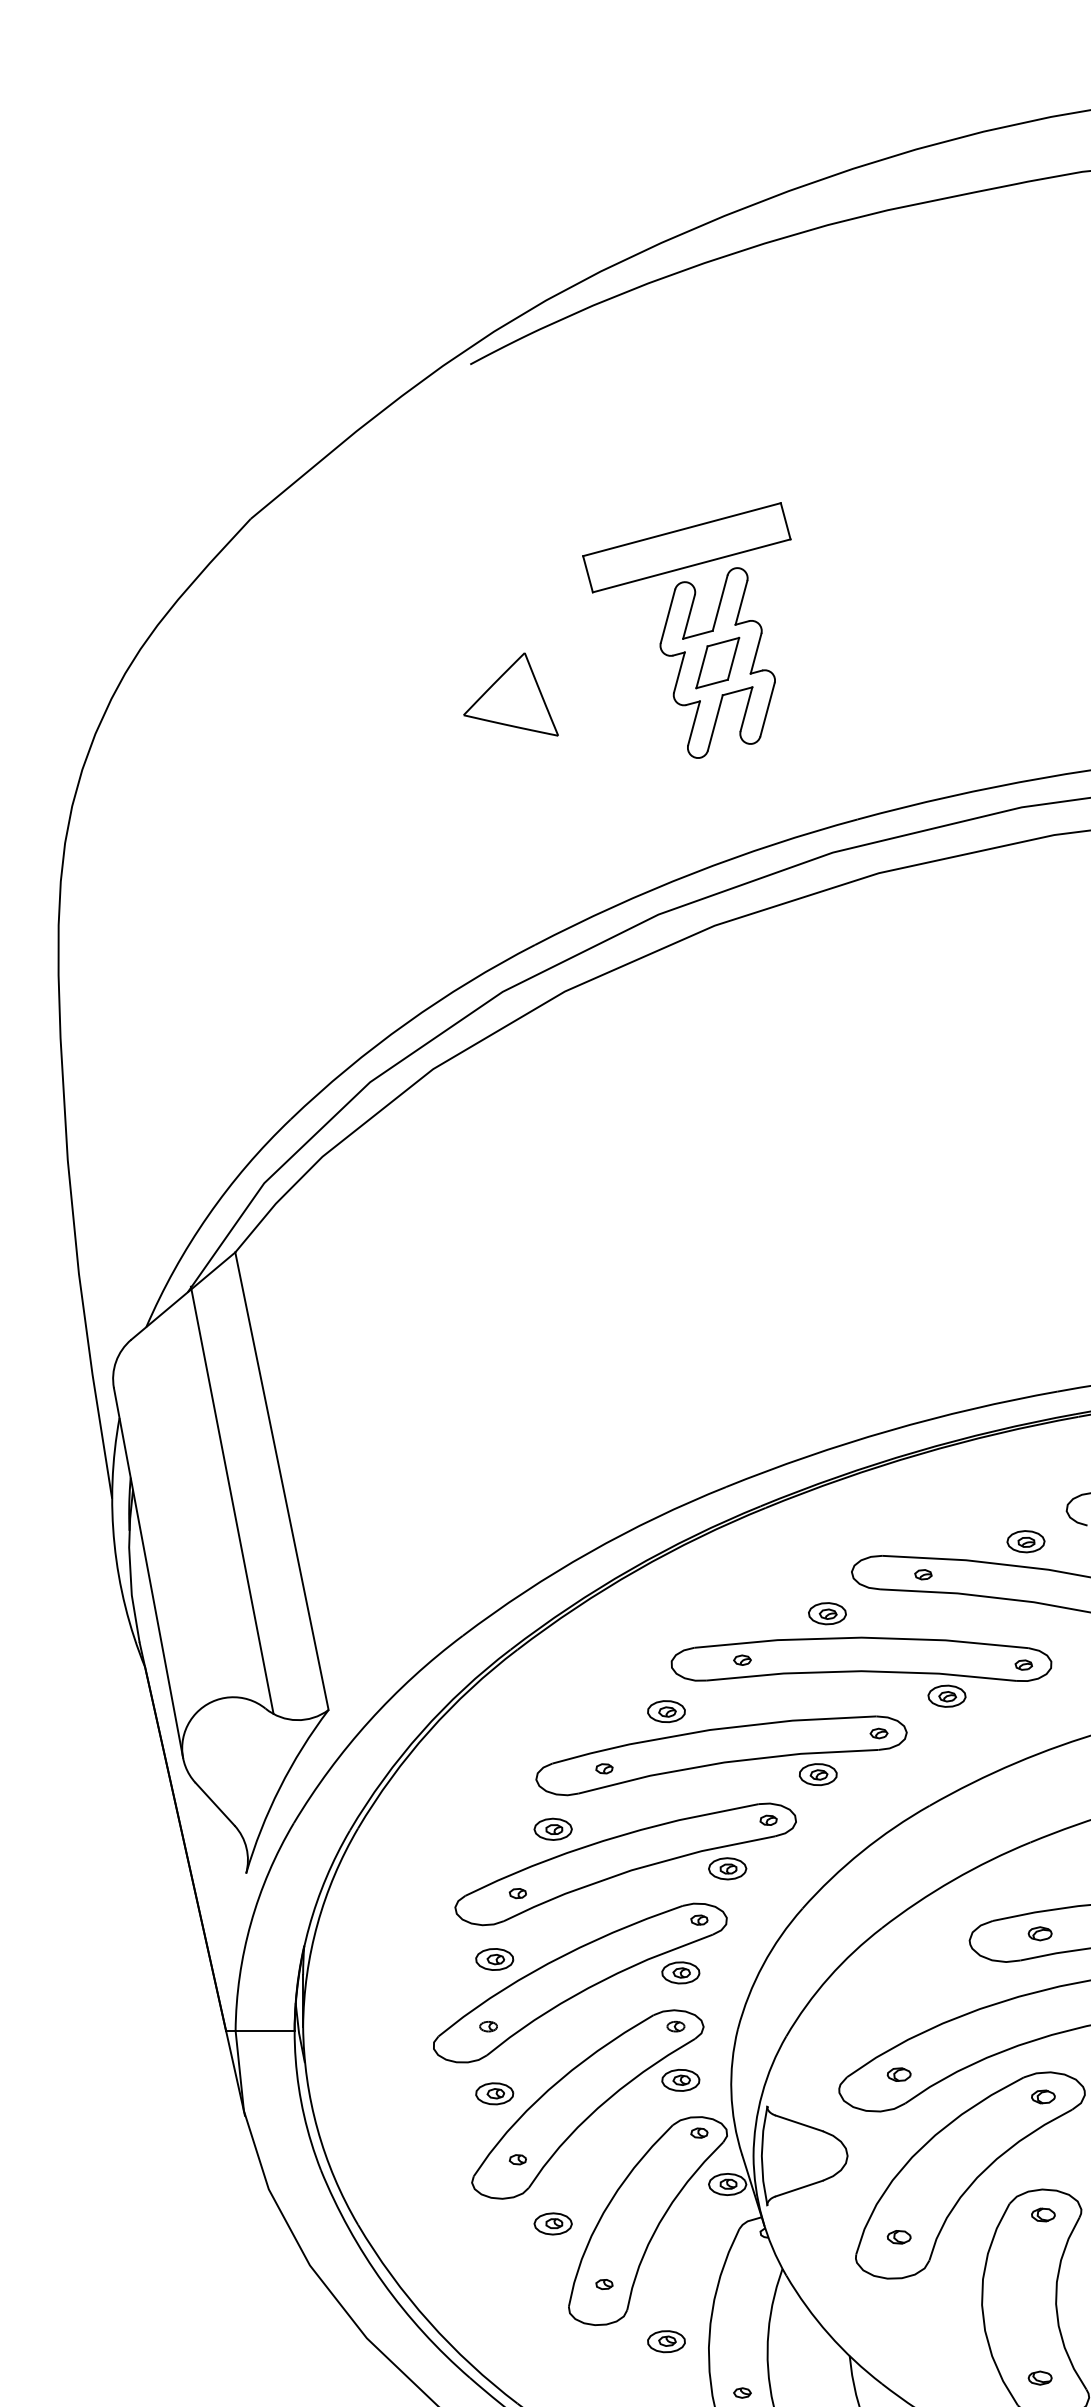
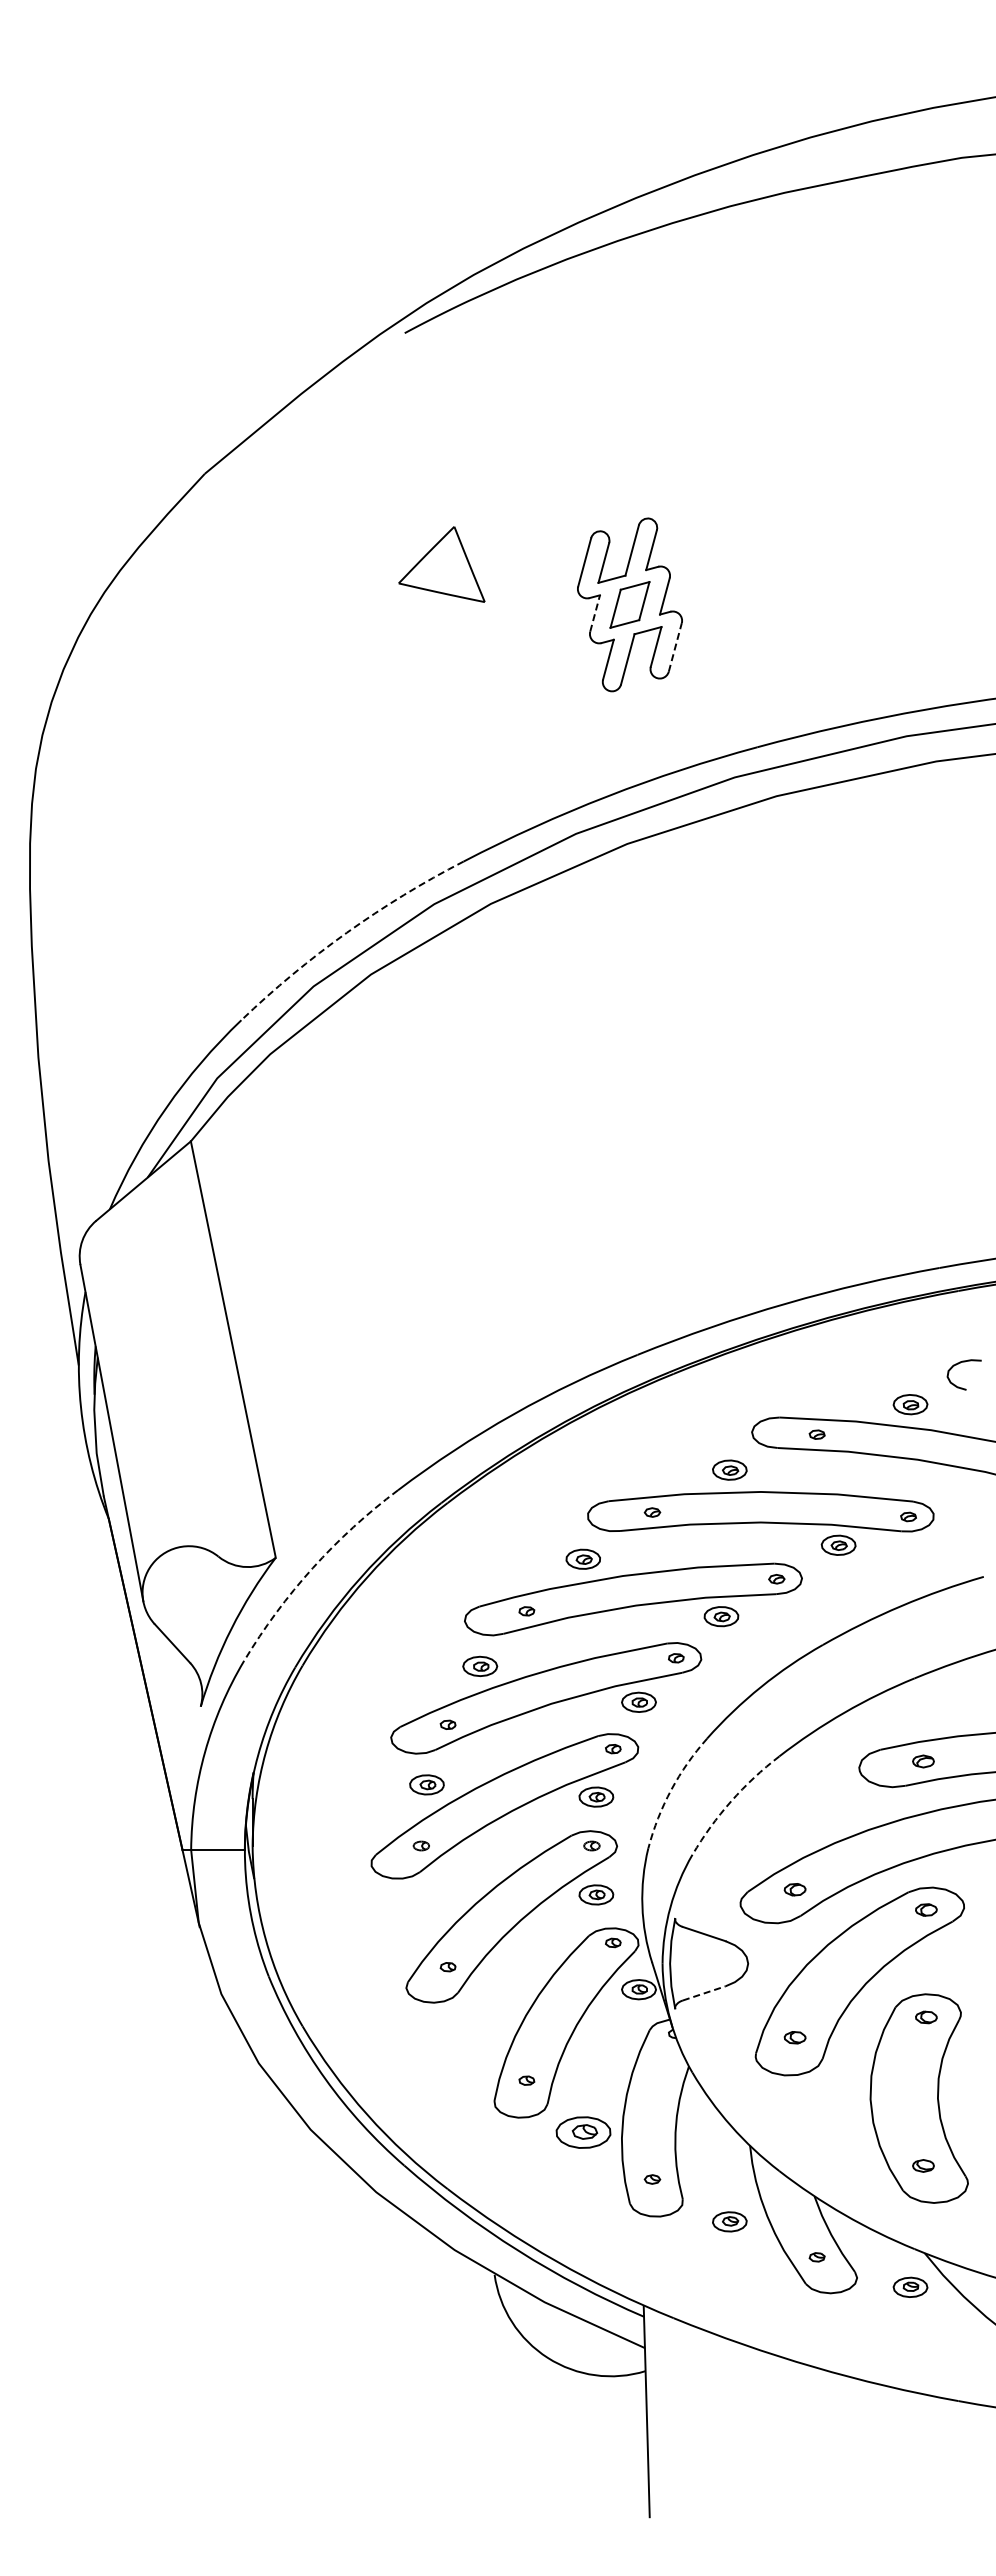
part: (686, 547) -> (601, 499), removed
line: (679, 672) -> (595, 613), solid -> dashed
part: (510, 694) -> (441, 564), moved
line: (767, 708) -> (675, 646), solid -> dashed
arc: (406, 1022) -> (346, 932), solid -> dashed
line: (231, 1499) -> (187, 1366), removed
arc: (368, 1721) -> (312, 1568), solid -> dashed
arc: (763, 1964) -> (671, 1789), solid -> dashed
arc: (829, 1977) -> (731, 1801), solid -> dashed
part: (494, 2093) -> (426, 1906), removed
line: (799, 2188) -> (704, 1993), solid -> dashed
part: (553, 2223) -> (480, 2025), removed
part: (665, 2341) -> (582, 2132), size x1.6

